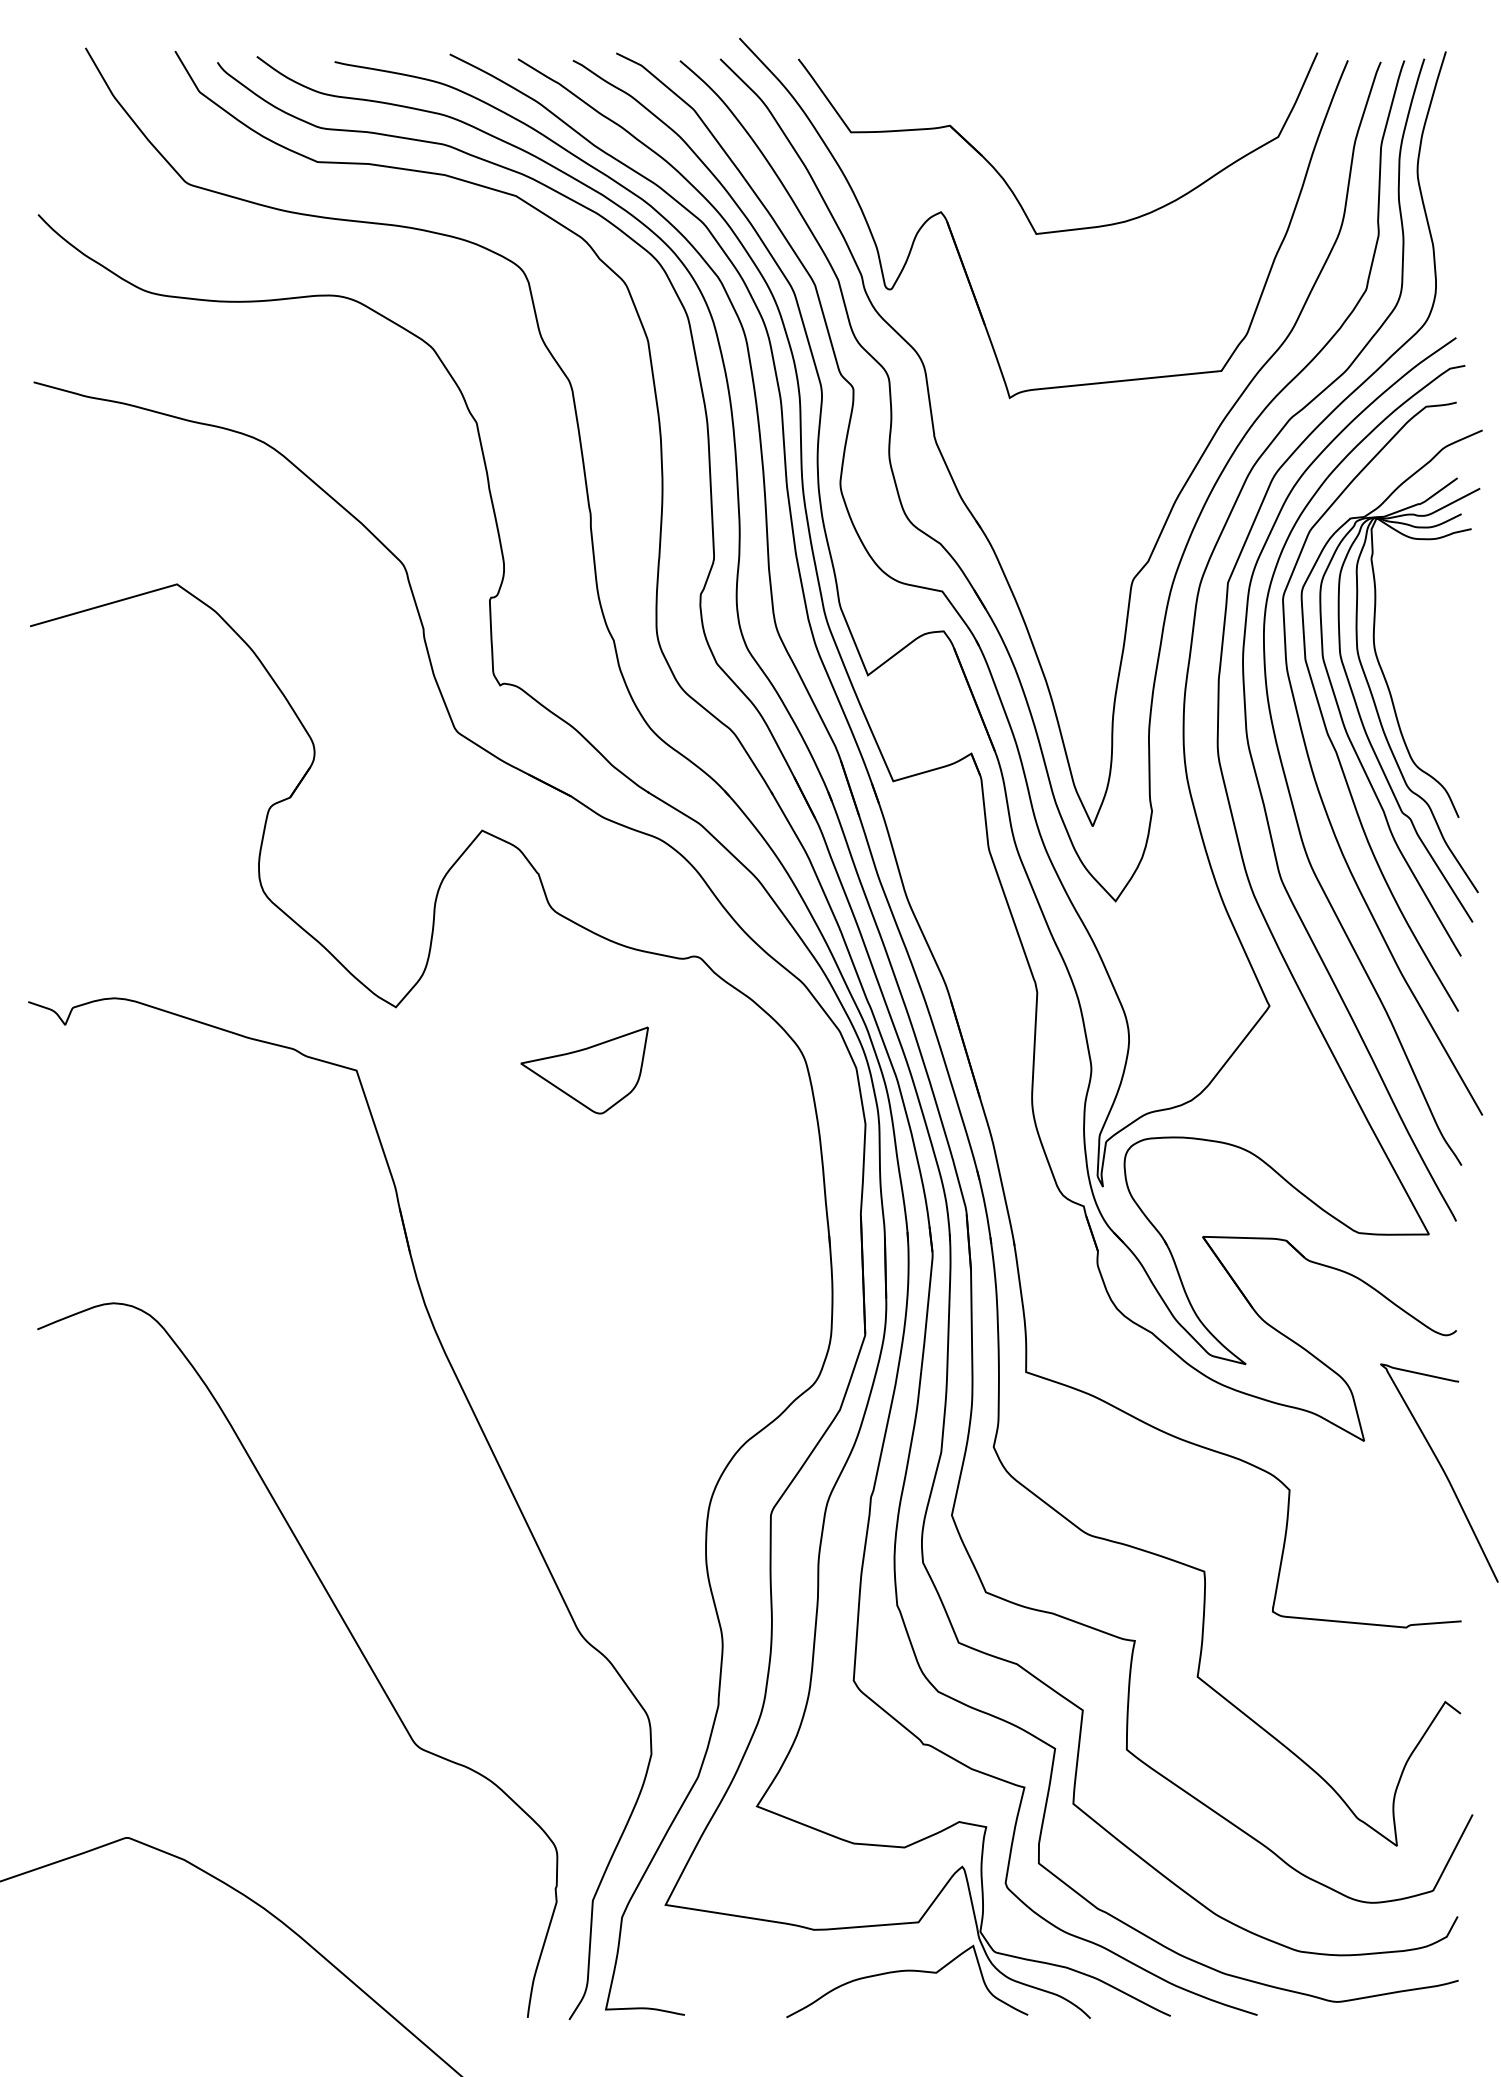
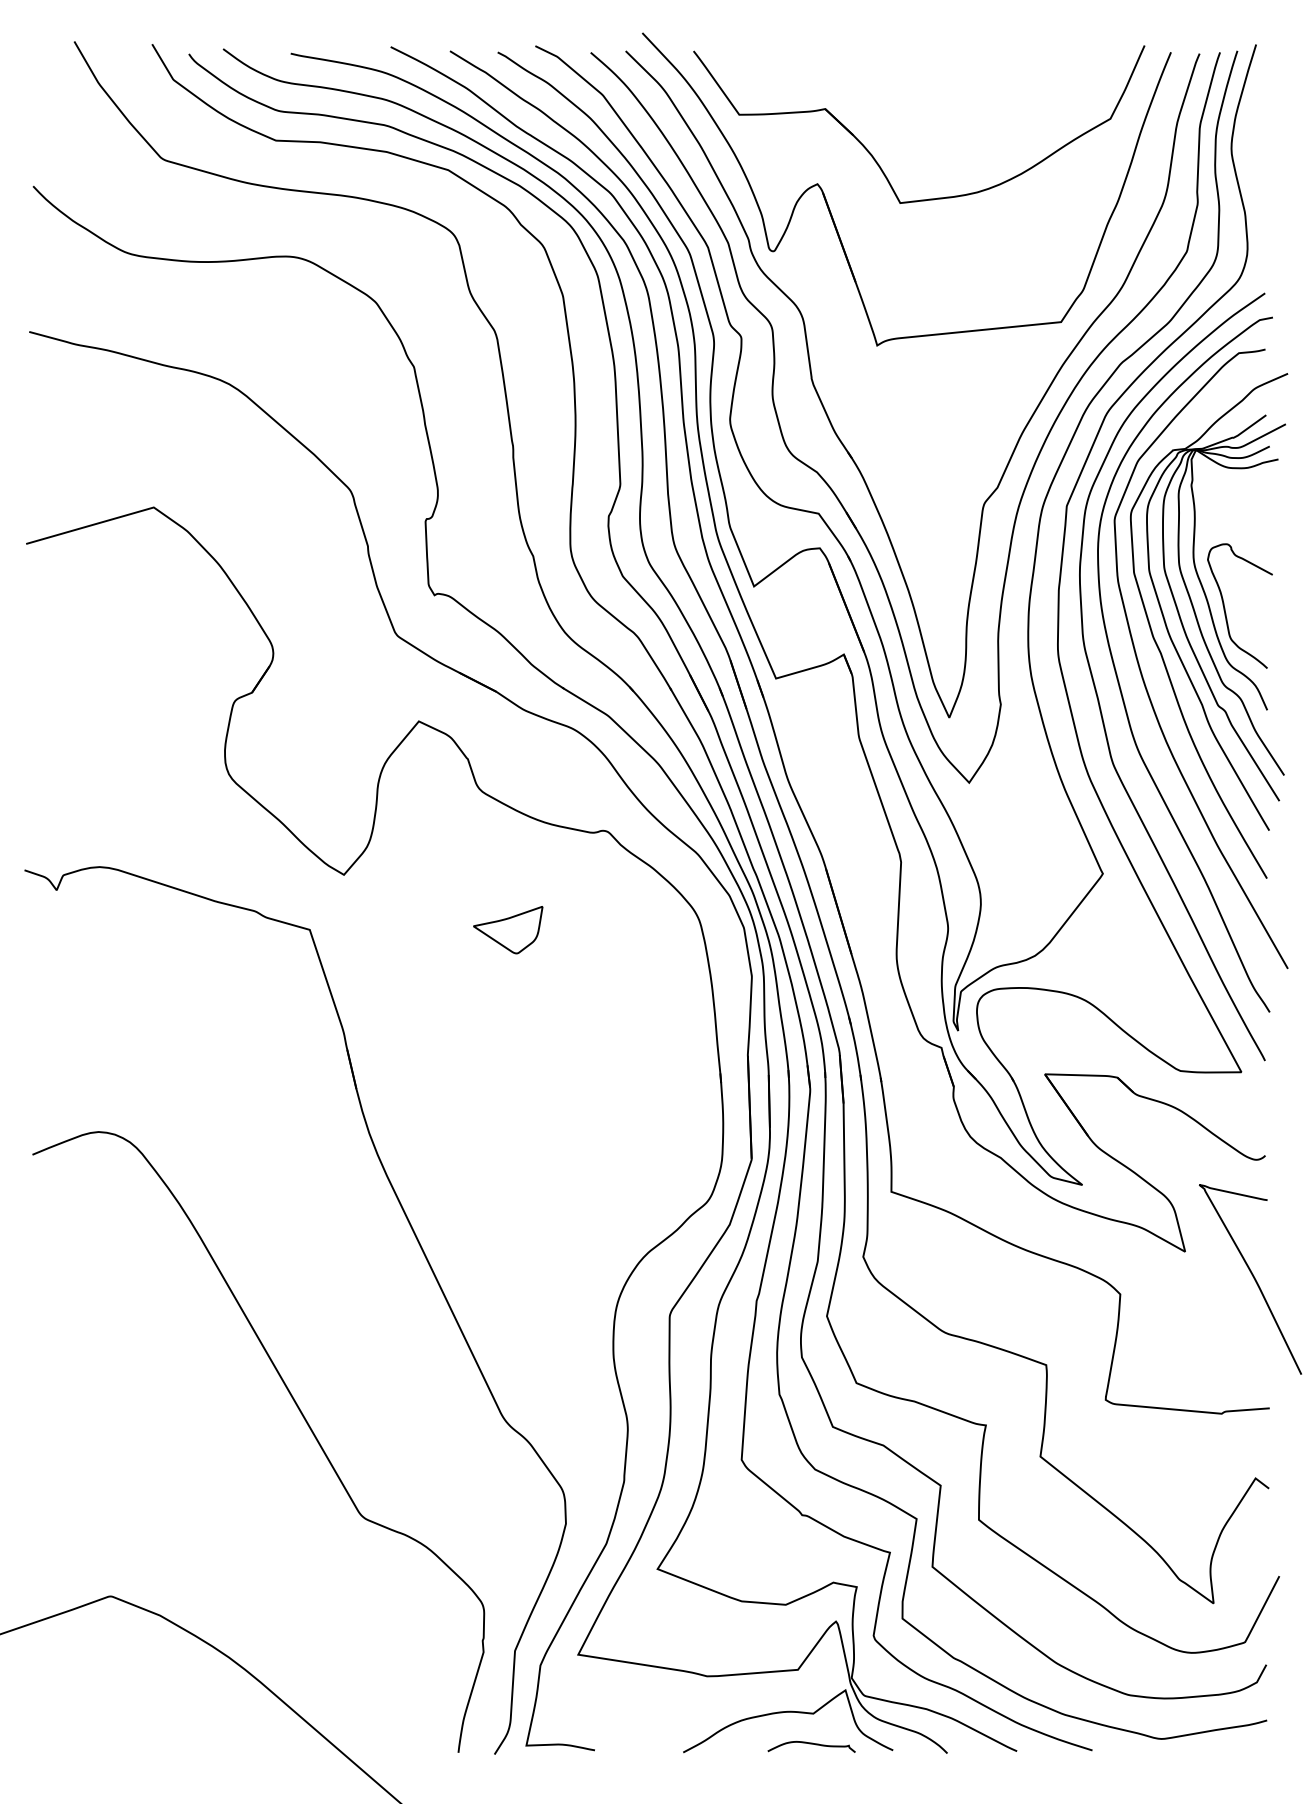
curve: (1410, 700) -> (1225, 608), added
part: (585, 1071) -> (508, 930), size x0.62
curve: (934, 2008) -> (811, 1744), added

